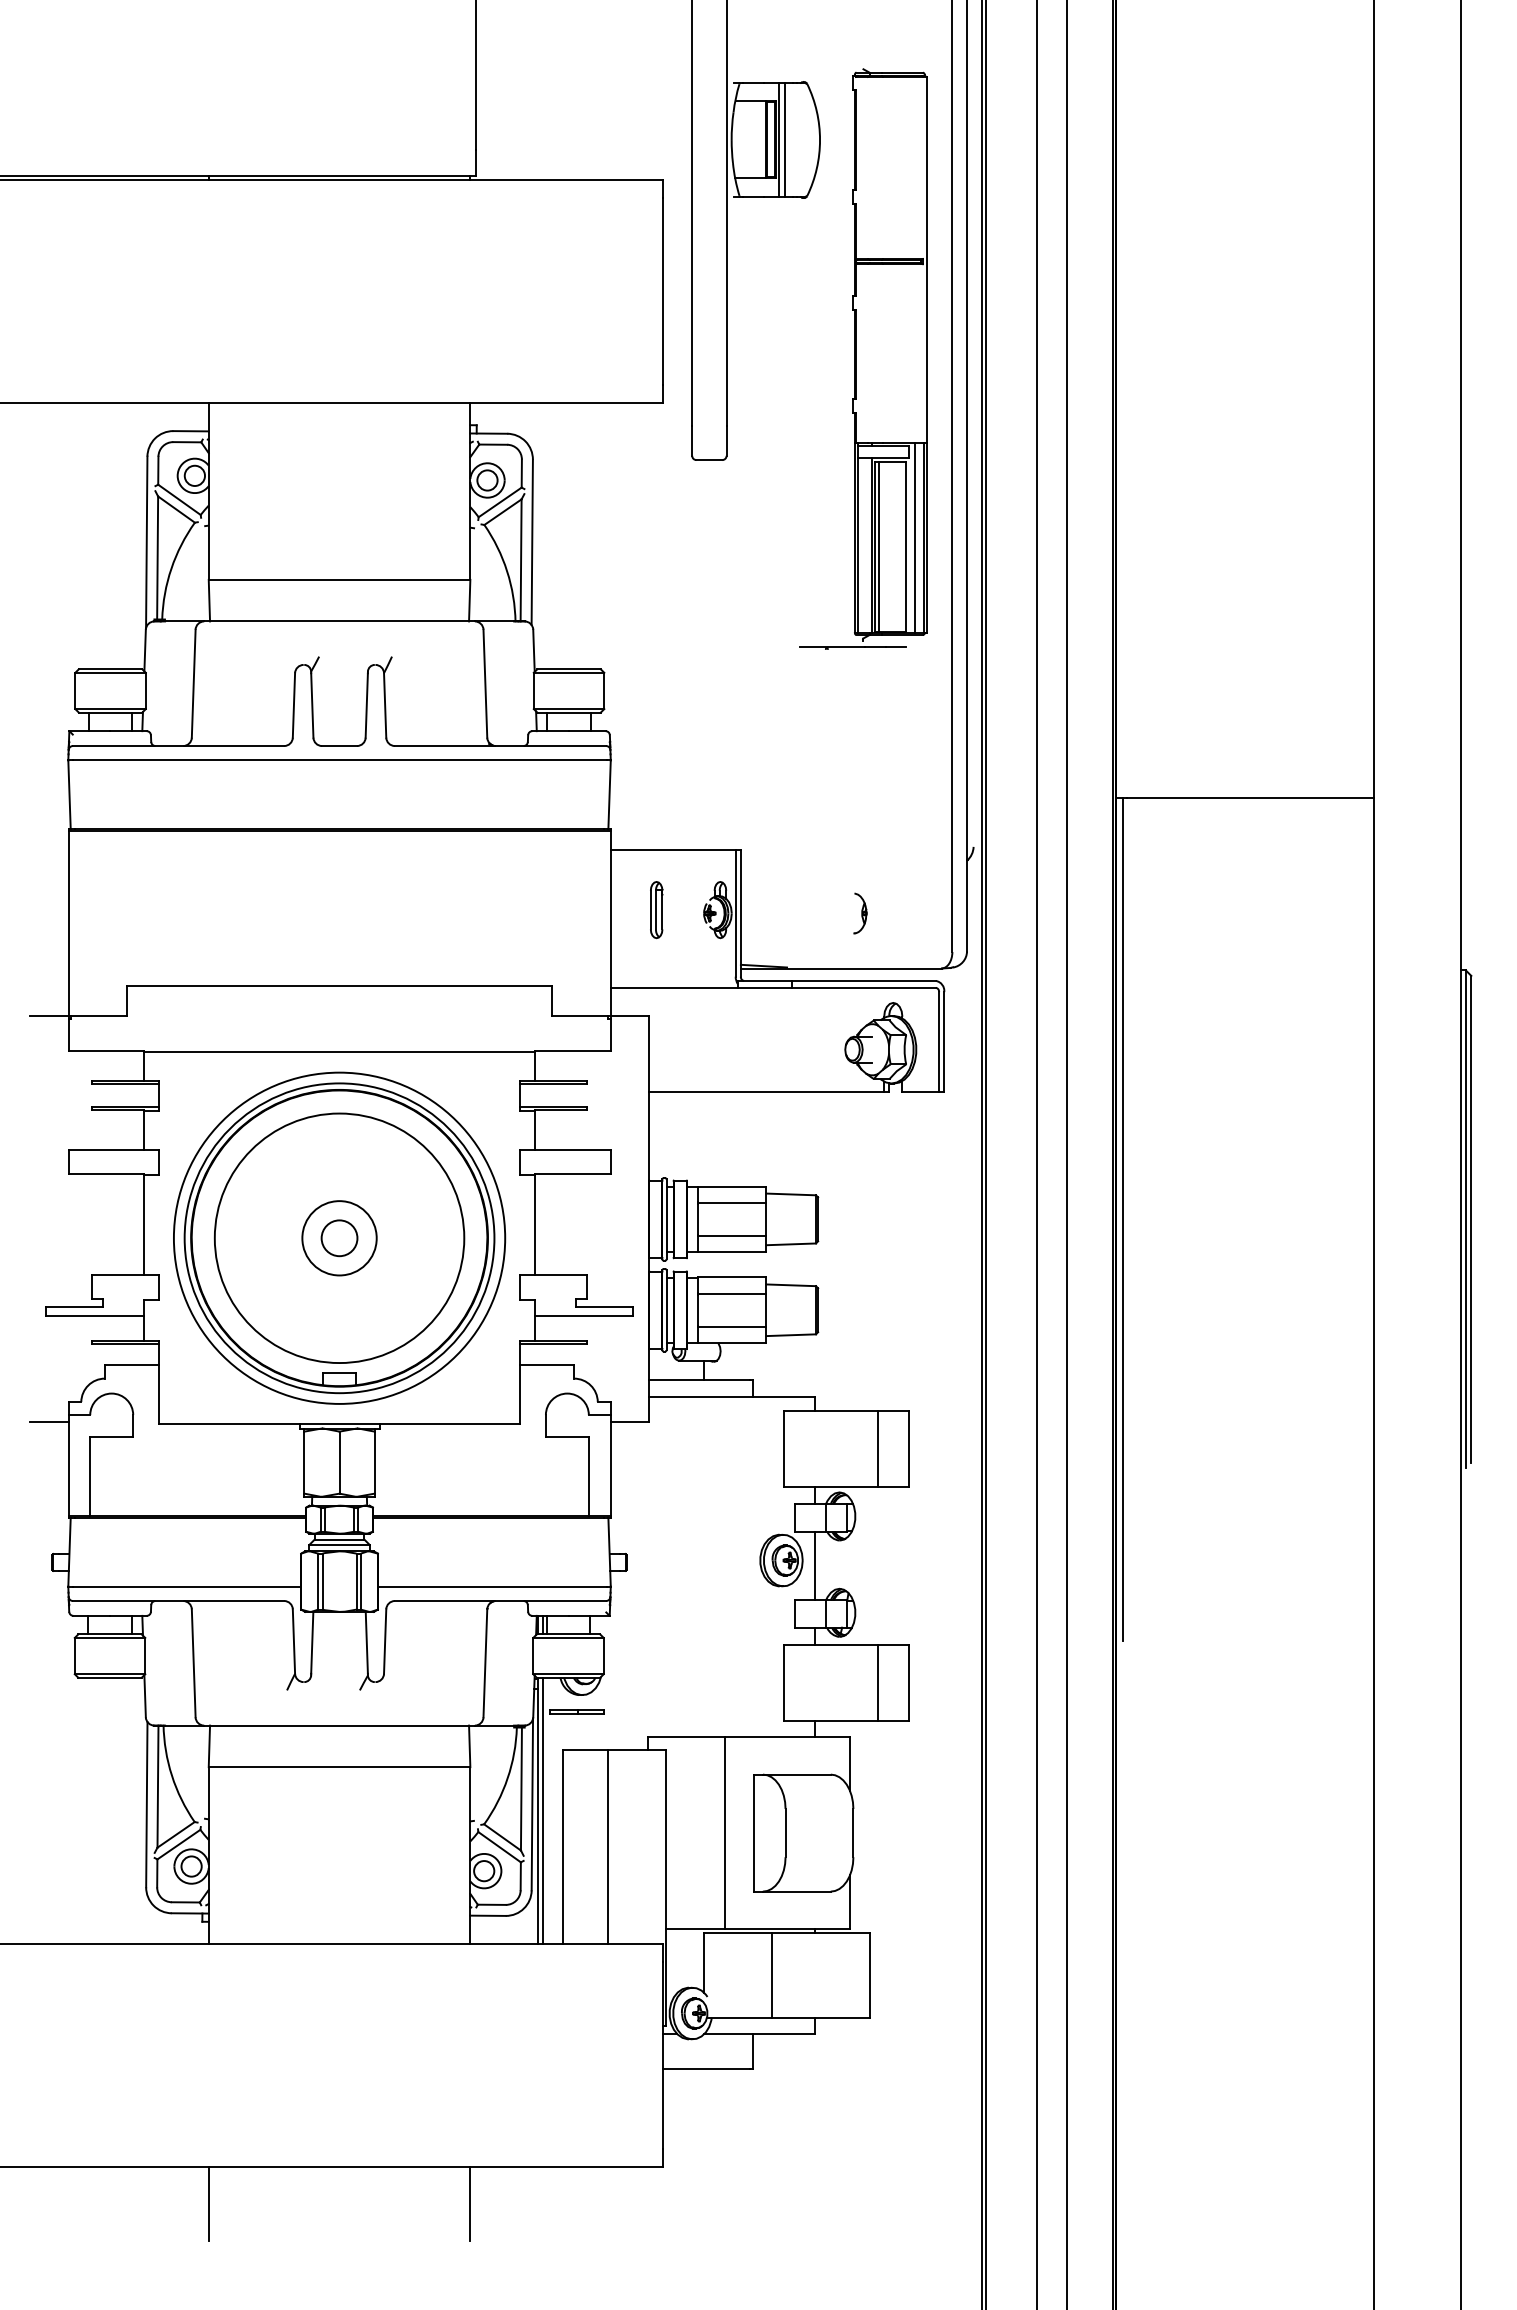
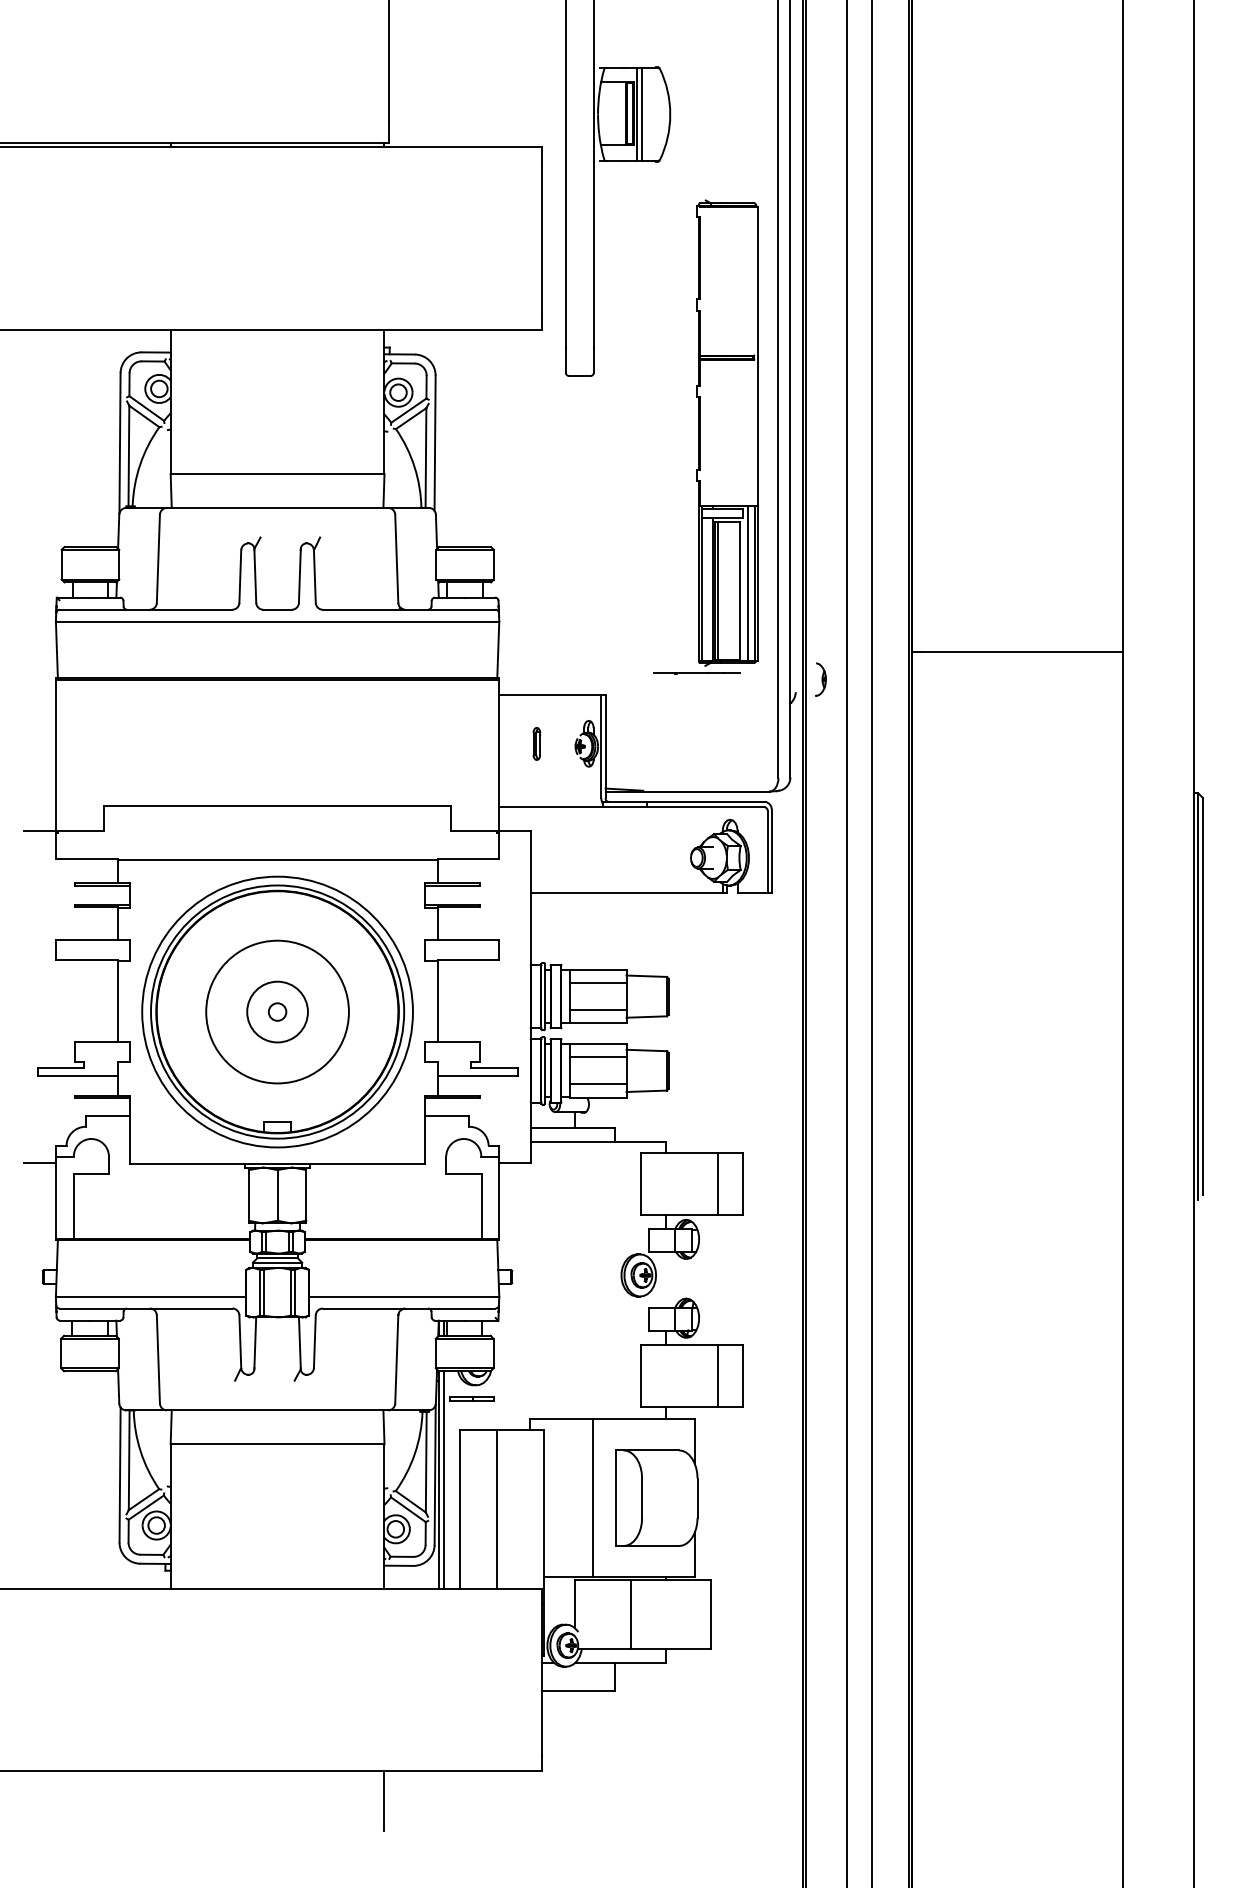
part: (863, 358) -> (705, 436), moved
part: (656, 910) -> (536, 744), size x0.7
part: (860, 913) -> (821, 679), moved
line: (1122, 1219) -> (917, 996), removed
circle: (339, 1238) -> (277, 1012), size x0.6
circle: (339, 1238) -> (277, 1012), size x0.7
line: (815, 1565) -> (666, 1279), removed
line: (208, 2203) -> (170, 1800), removed

